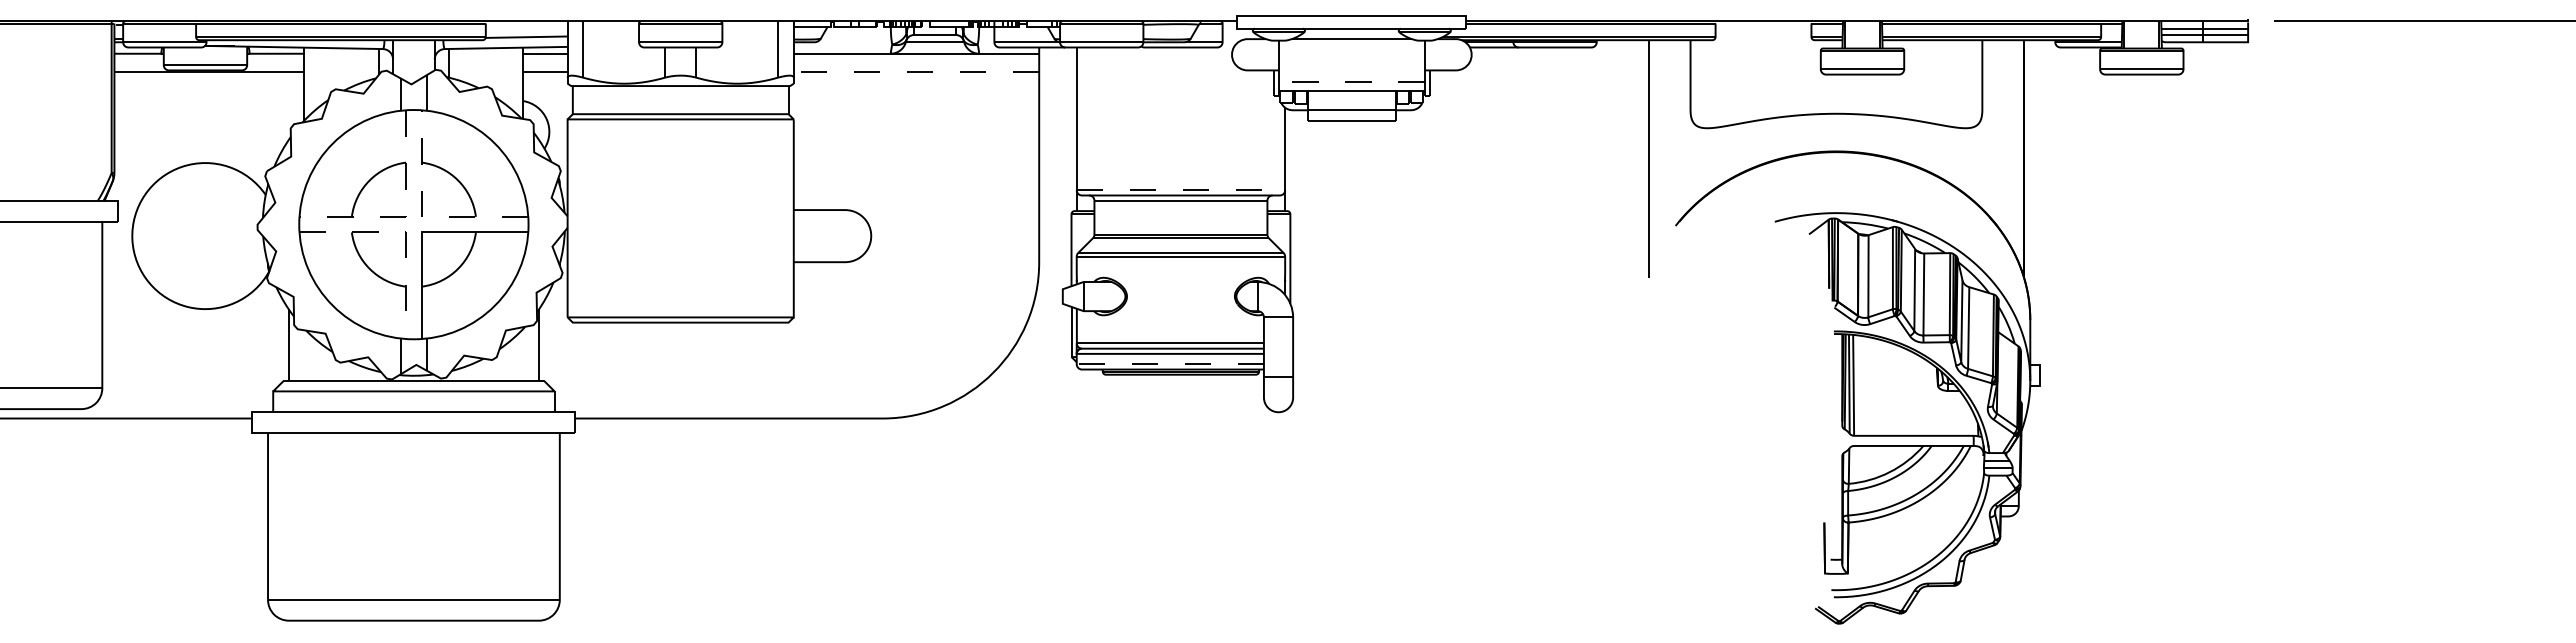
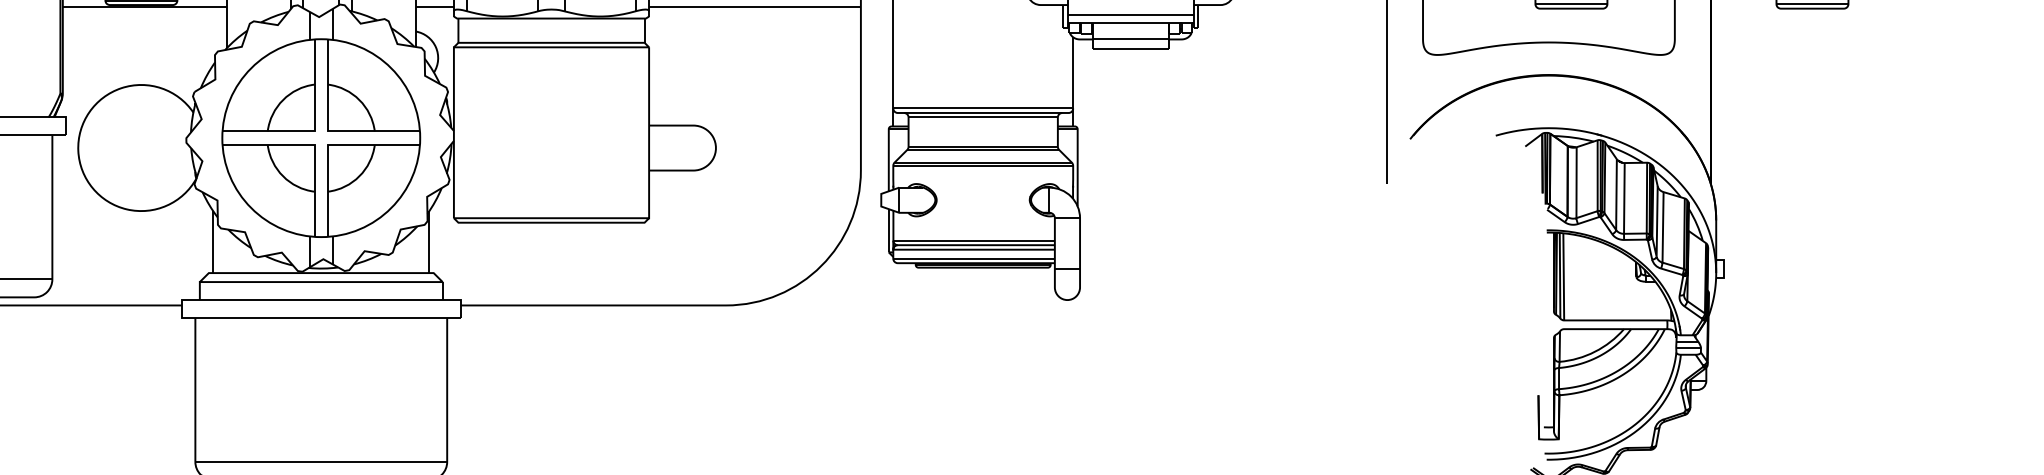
line: (916, 72) -> (755, 6), dashed -> solid
line: (1351, 82) -> (1130, 15), dashed -> solid
line: (1181, 190) -> (983, 108), dashed -> solid
line: (406, 216) -> (314, 131), dashed -> solid
line: (421, 216) -> (327, 131), dashed -> solid
line: (406, 232) -> (314, 144), dashed -> solid
line: (1170, 364) -> (974, 258), dashed -> solid

